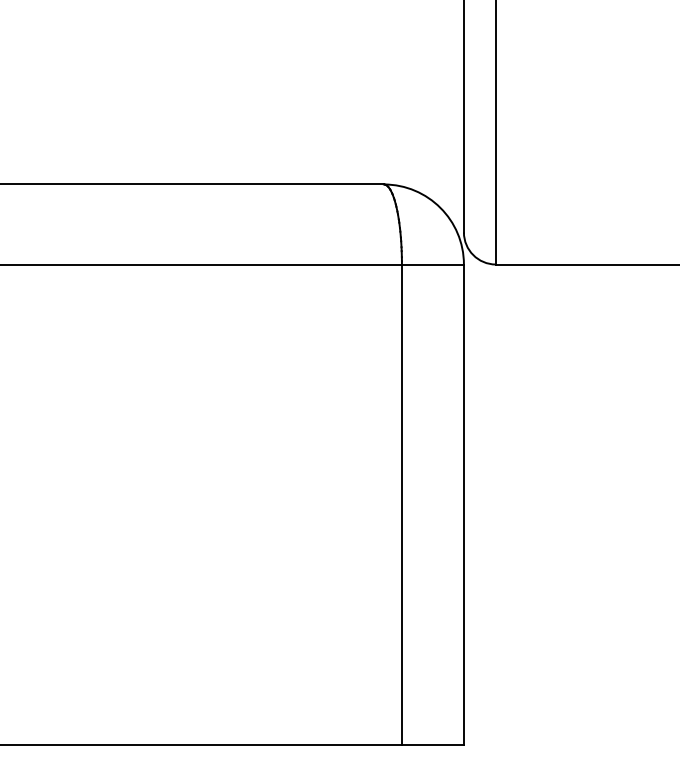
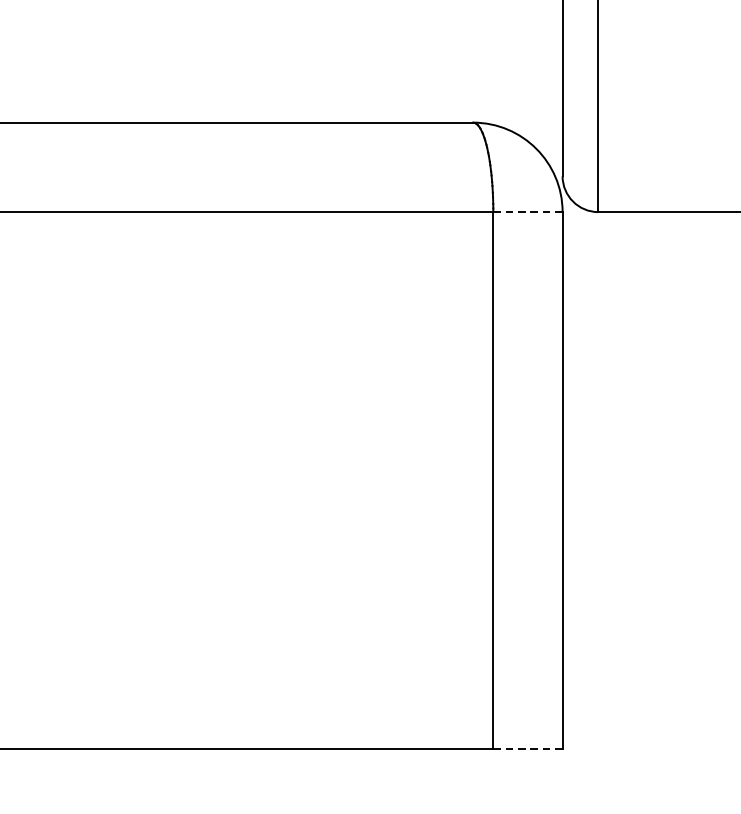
line: (432, 264) -> (527, 212), solid -> dashed
line: (432, 744) -> (527, 748), solid -> dashed

